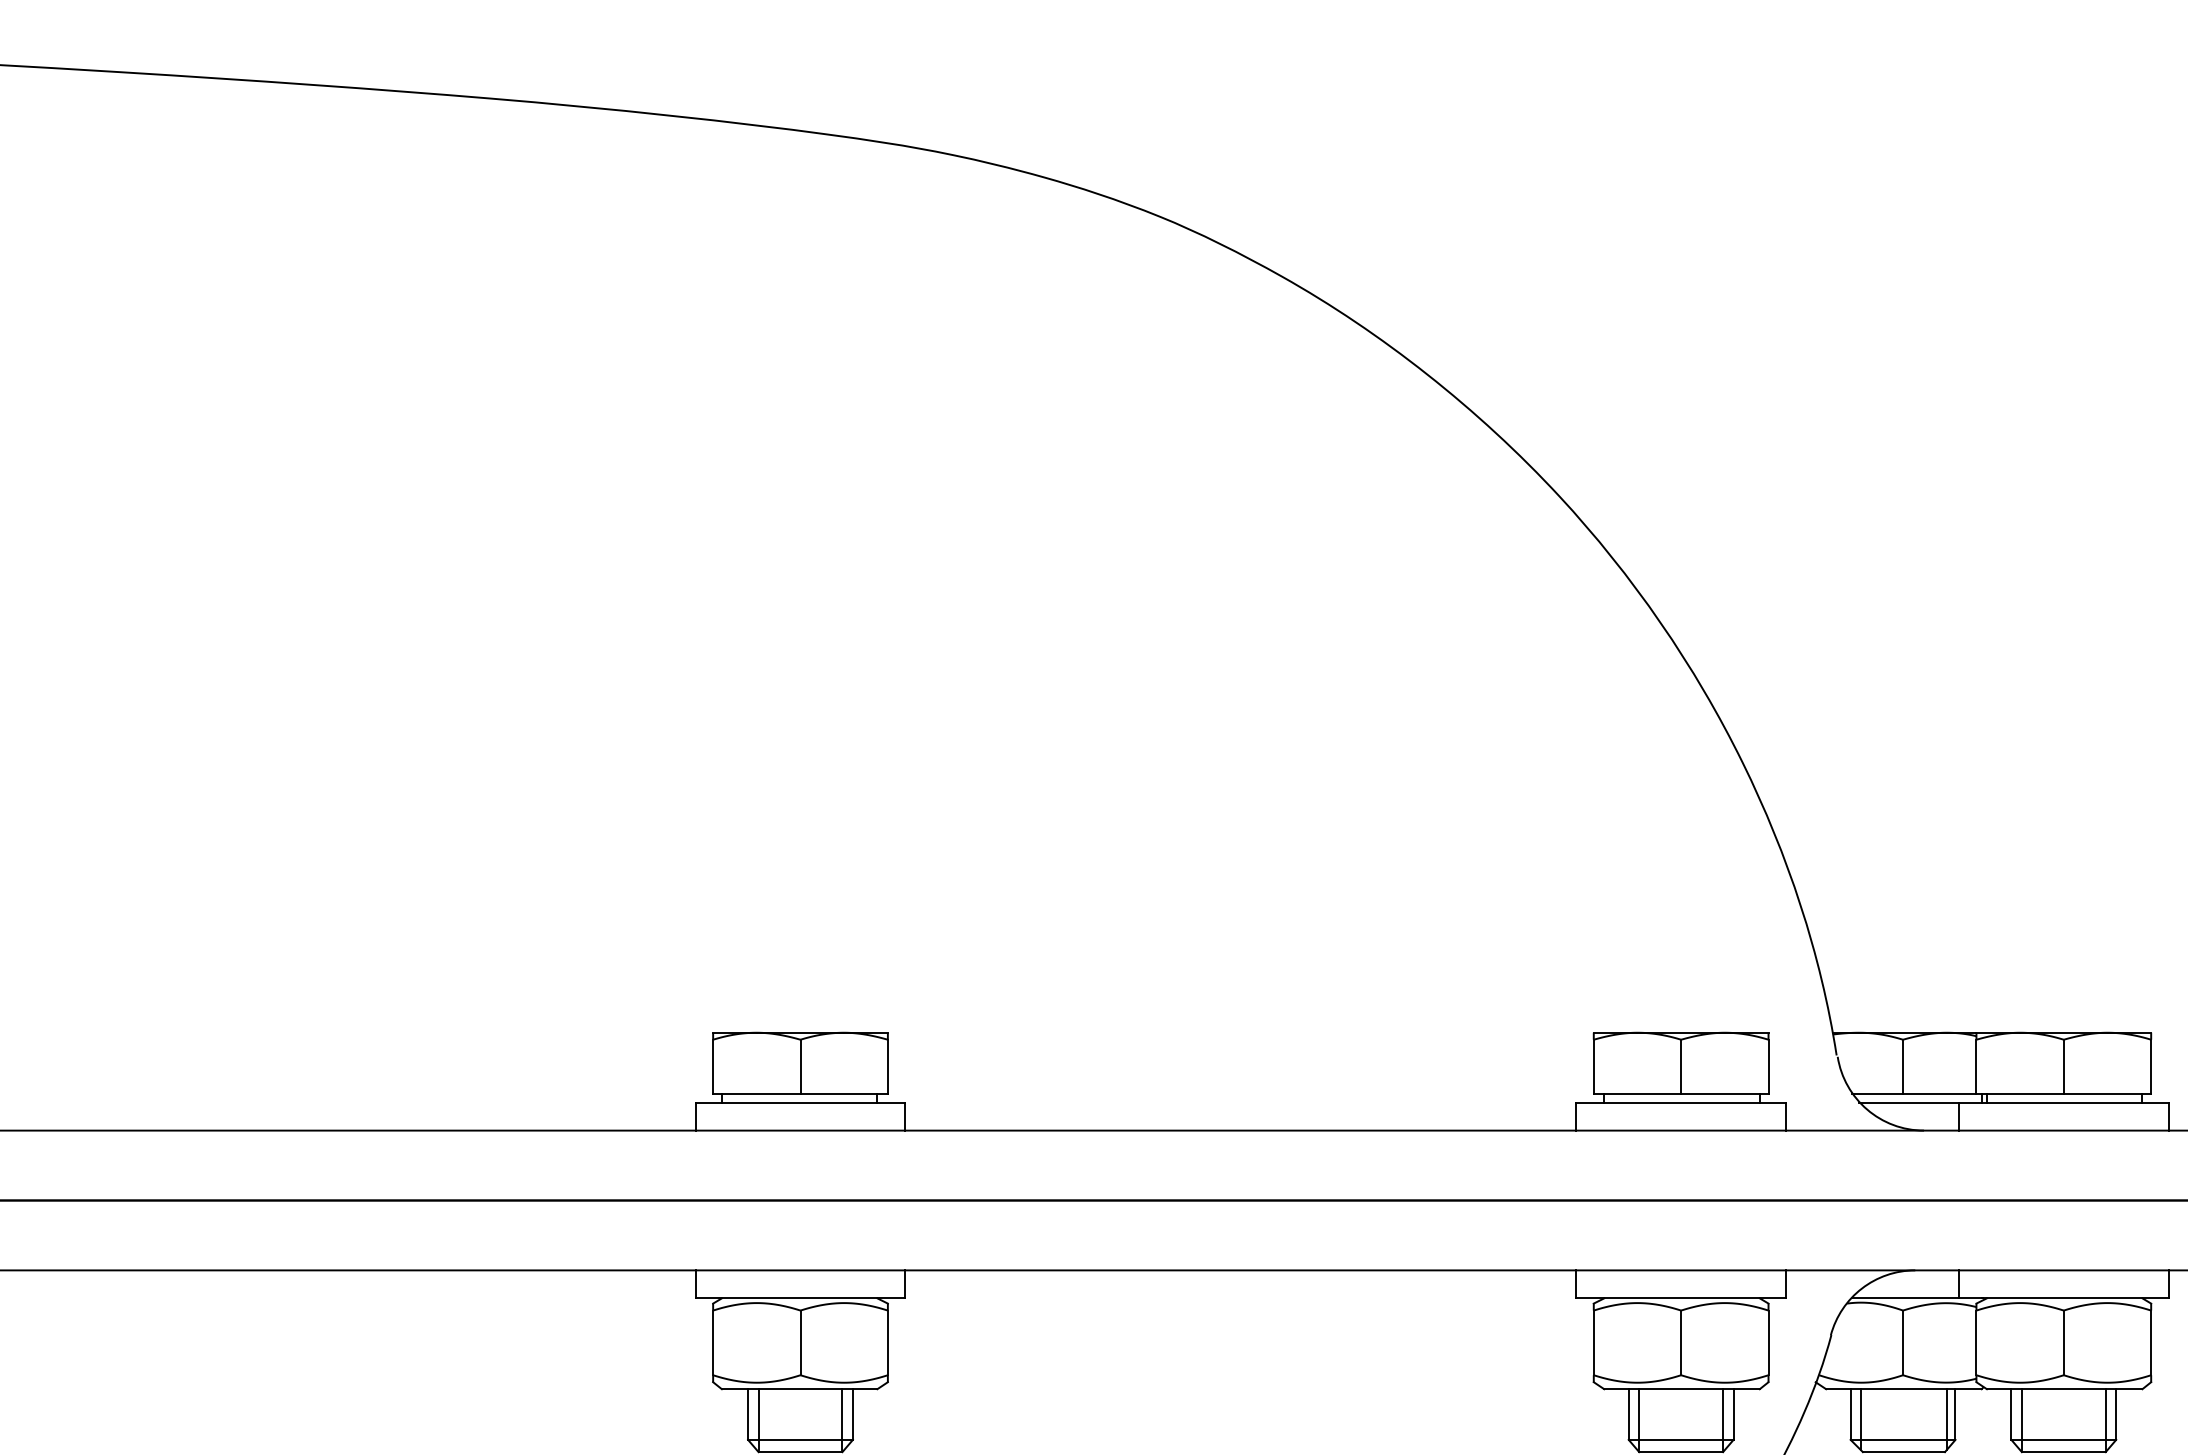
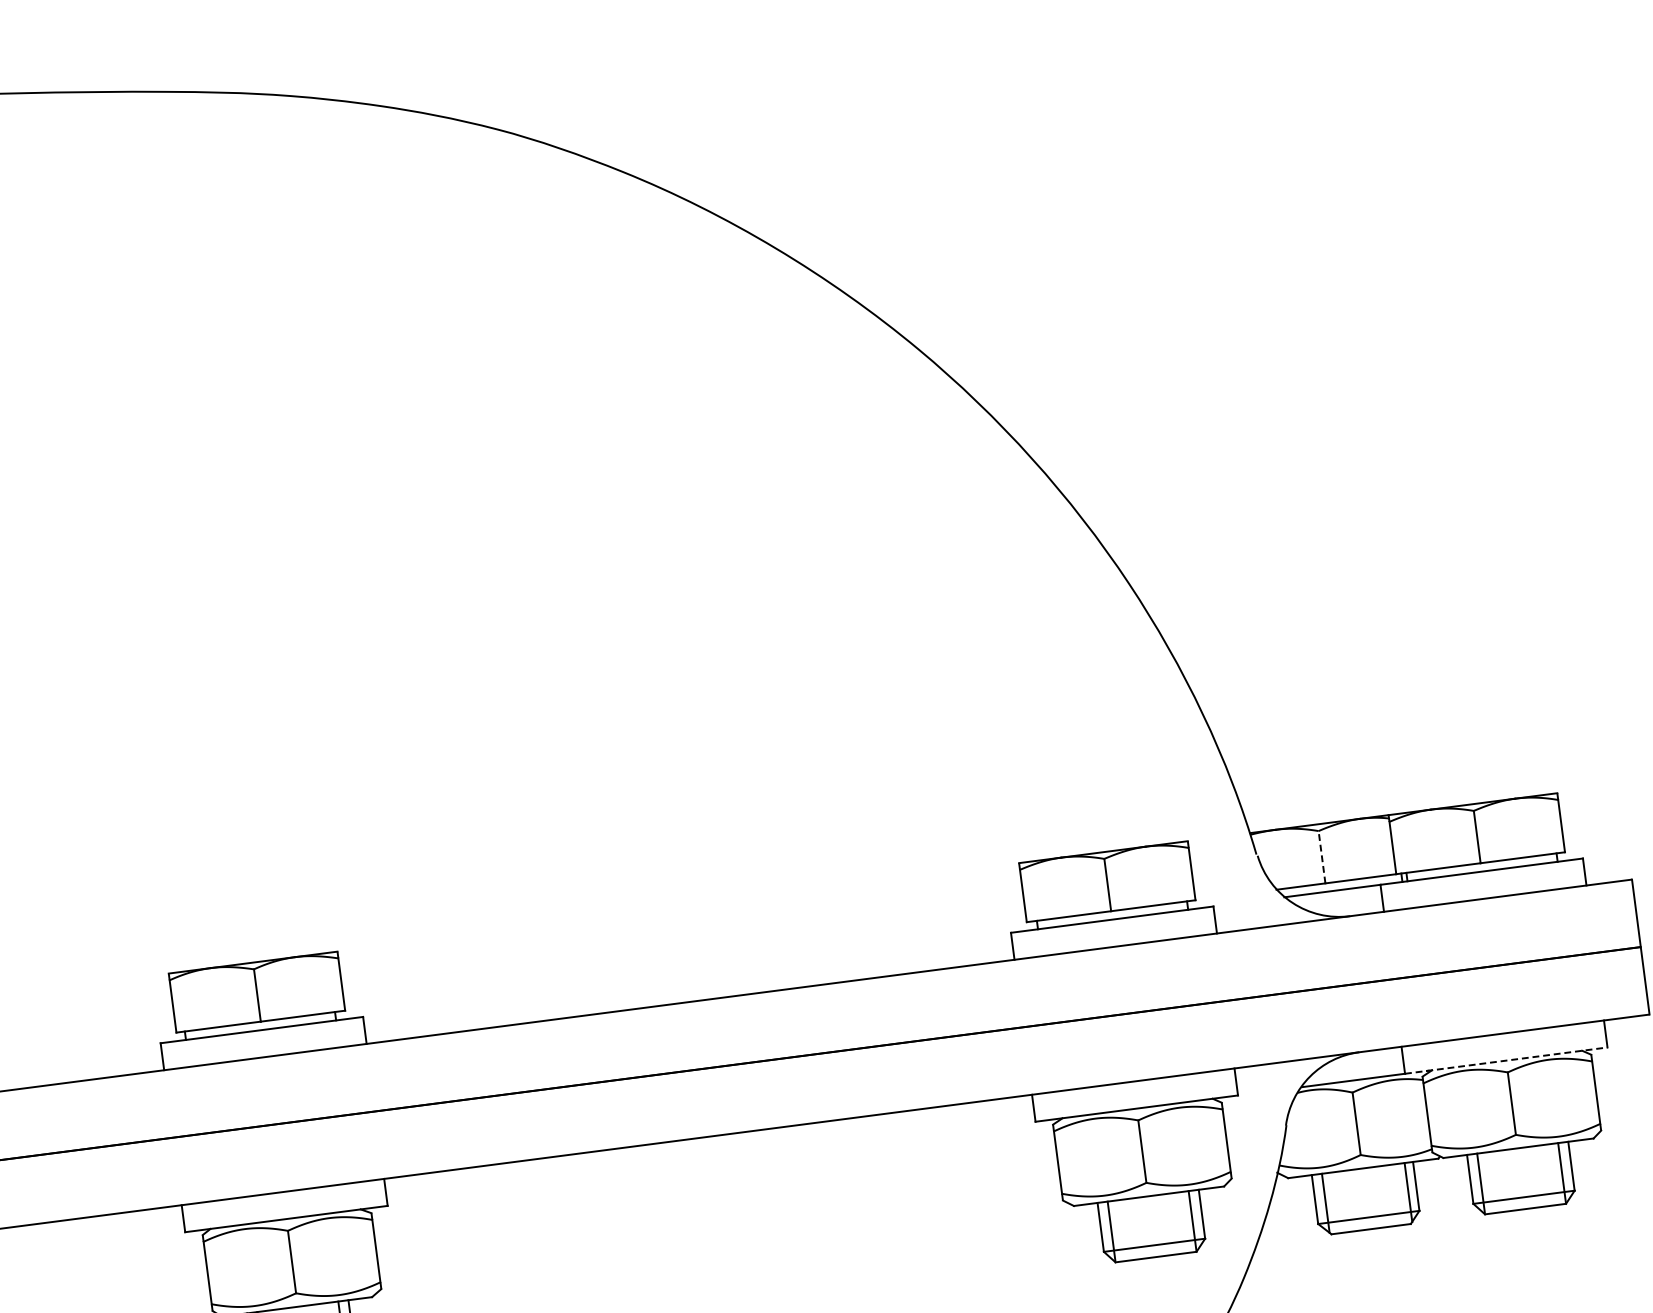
line: (1903, 1066) -> (1322, 856), solid -> dashed
line: (2063, 1298) -> (1505, 1060), solid -> dashed

